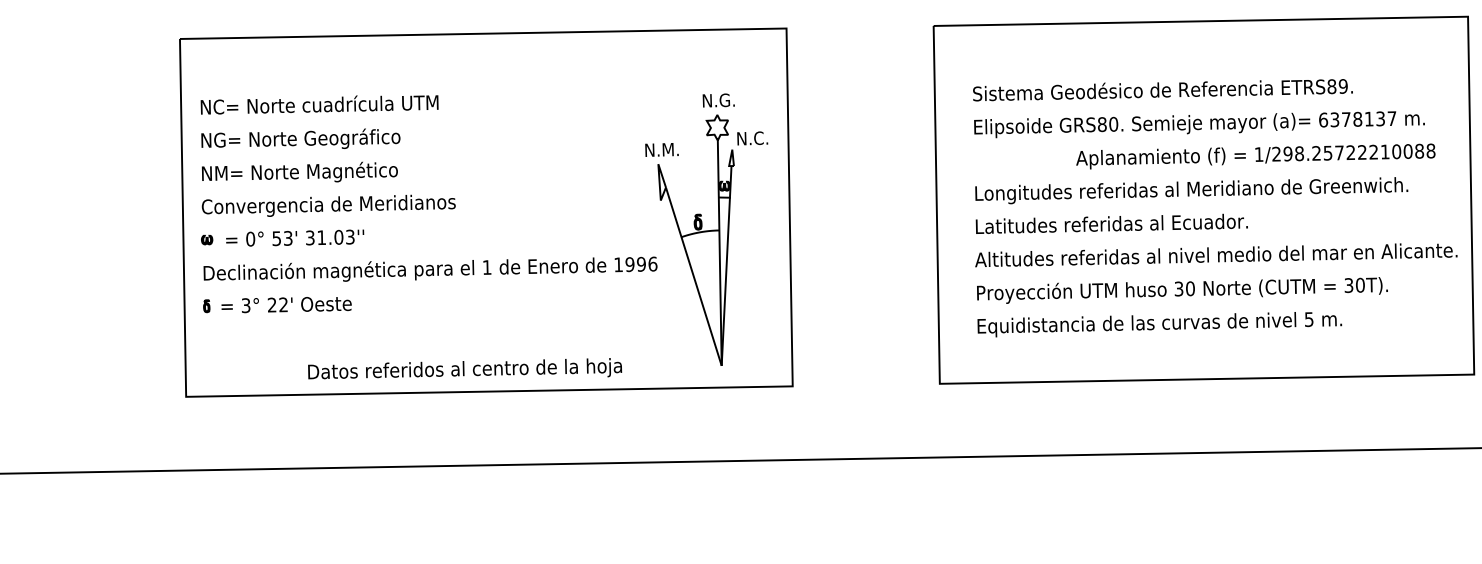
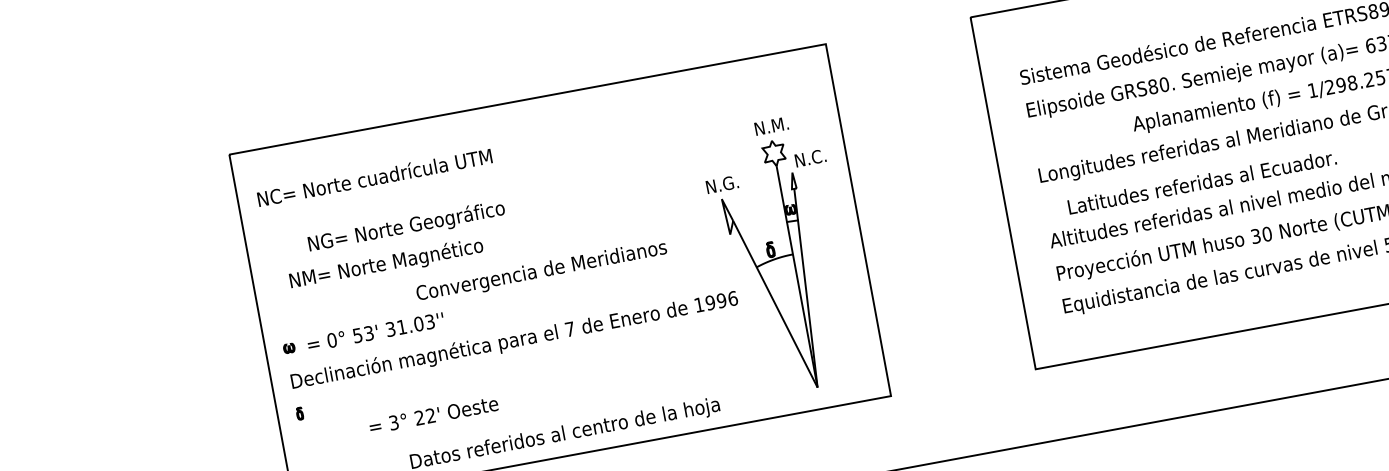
text: (727, 100) -> (779, 124), N.G. -> N.M.
text: (319, 104) -> (374, 177), moved
text: (300, 138) -> (406, 225), moved
text: (670, 149) -> (731, 182), N.M. -> N.G.
text: (299, 171) -> (385, 262), moved
text: (328, 205) -> (541, 271), moved
text: (1111, 223) -> (1201, 182), moved
text: (486, 267) -> (569, 329), 1 -> 7
text: (286, 305) -> (433, 415), moved

